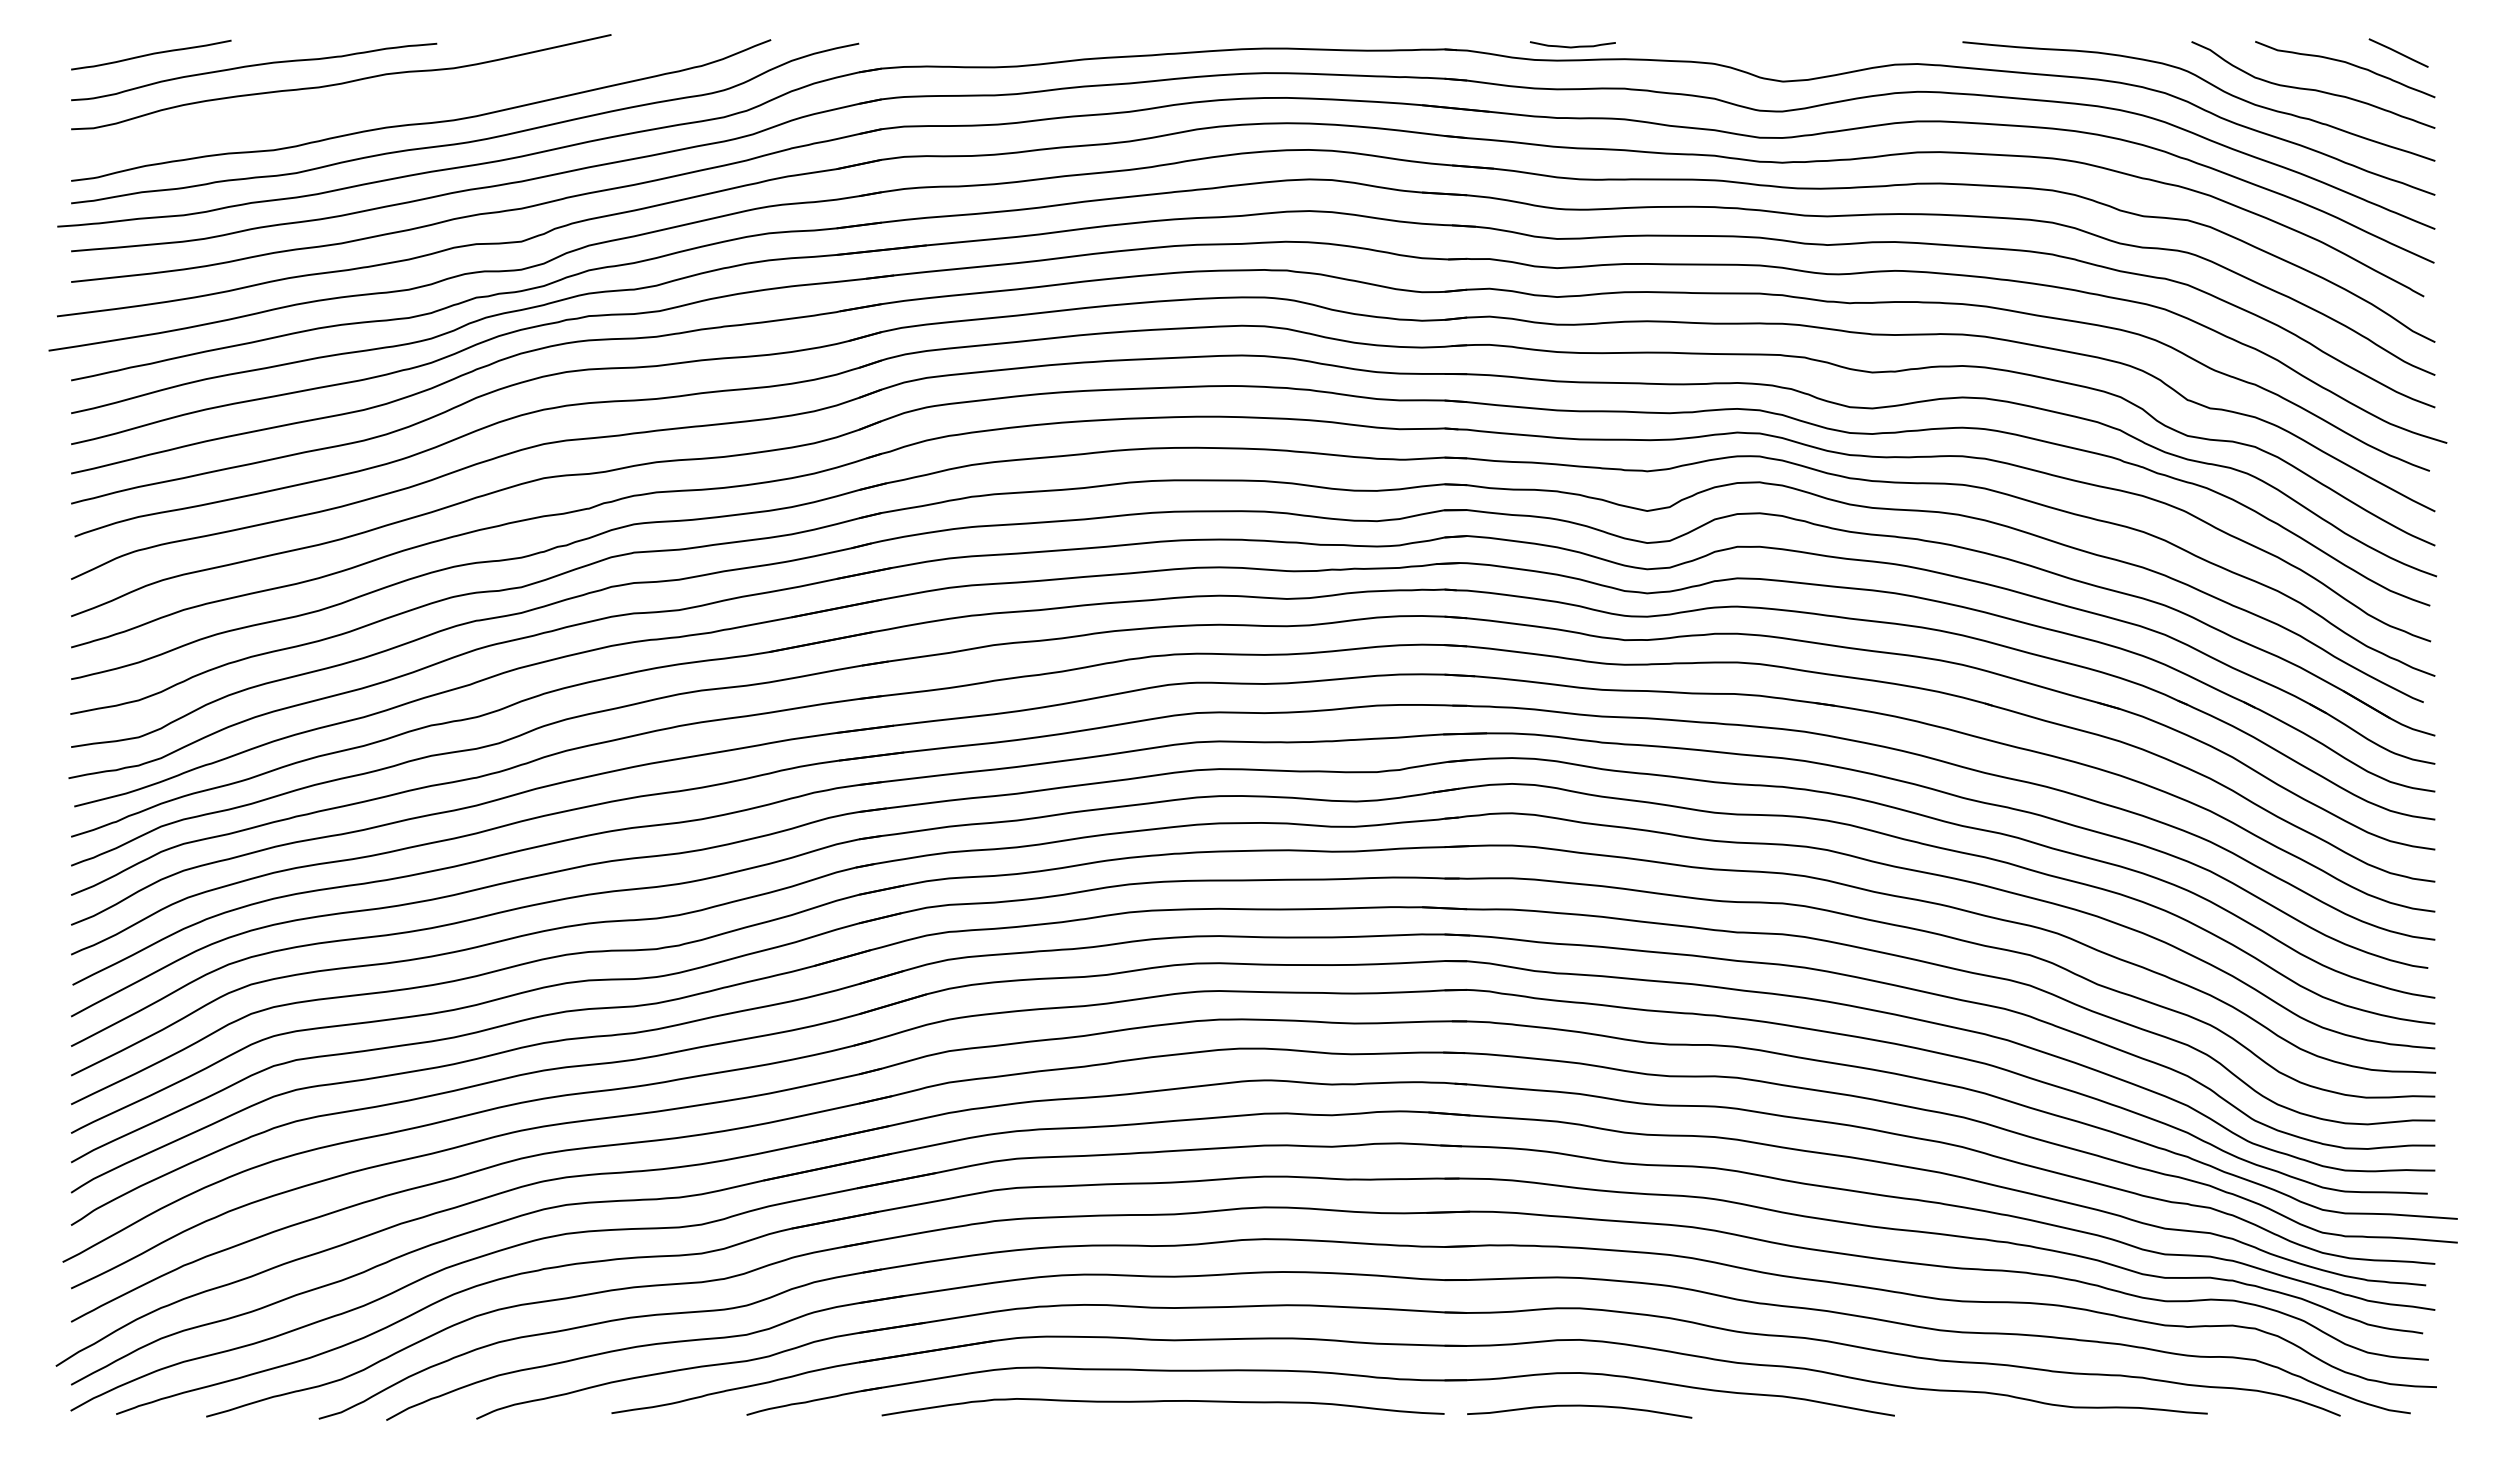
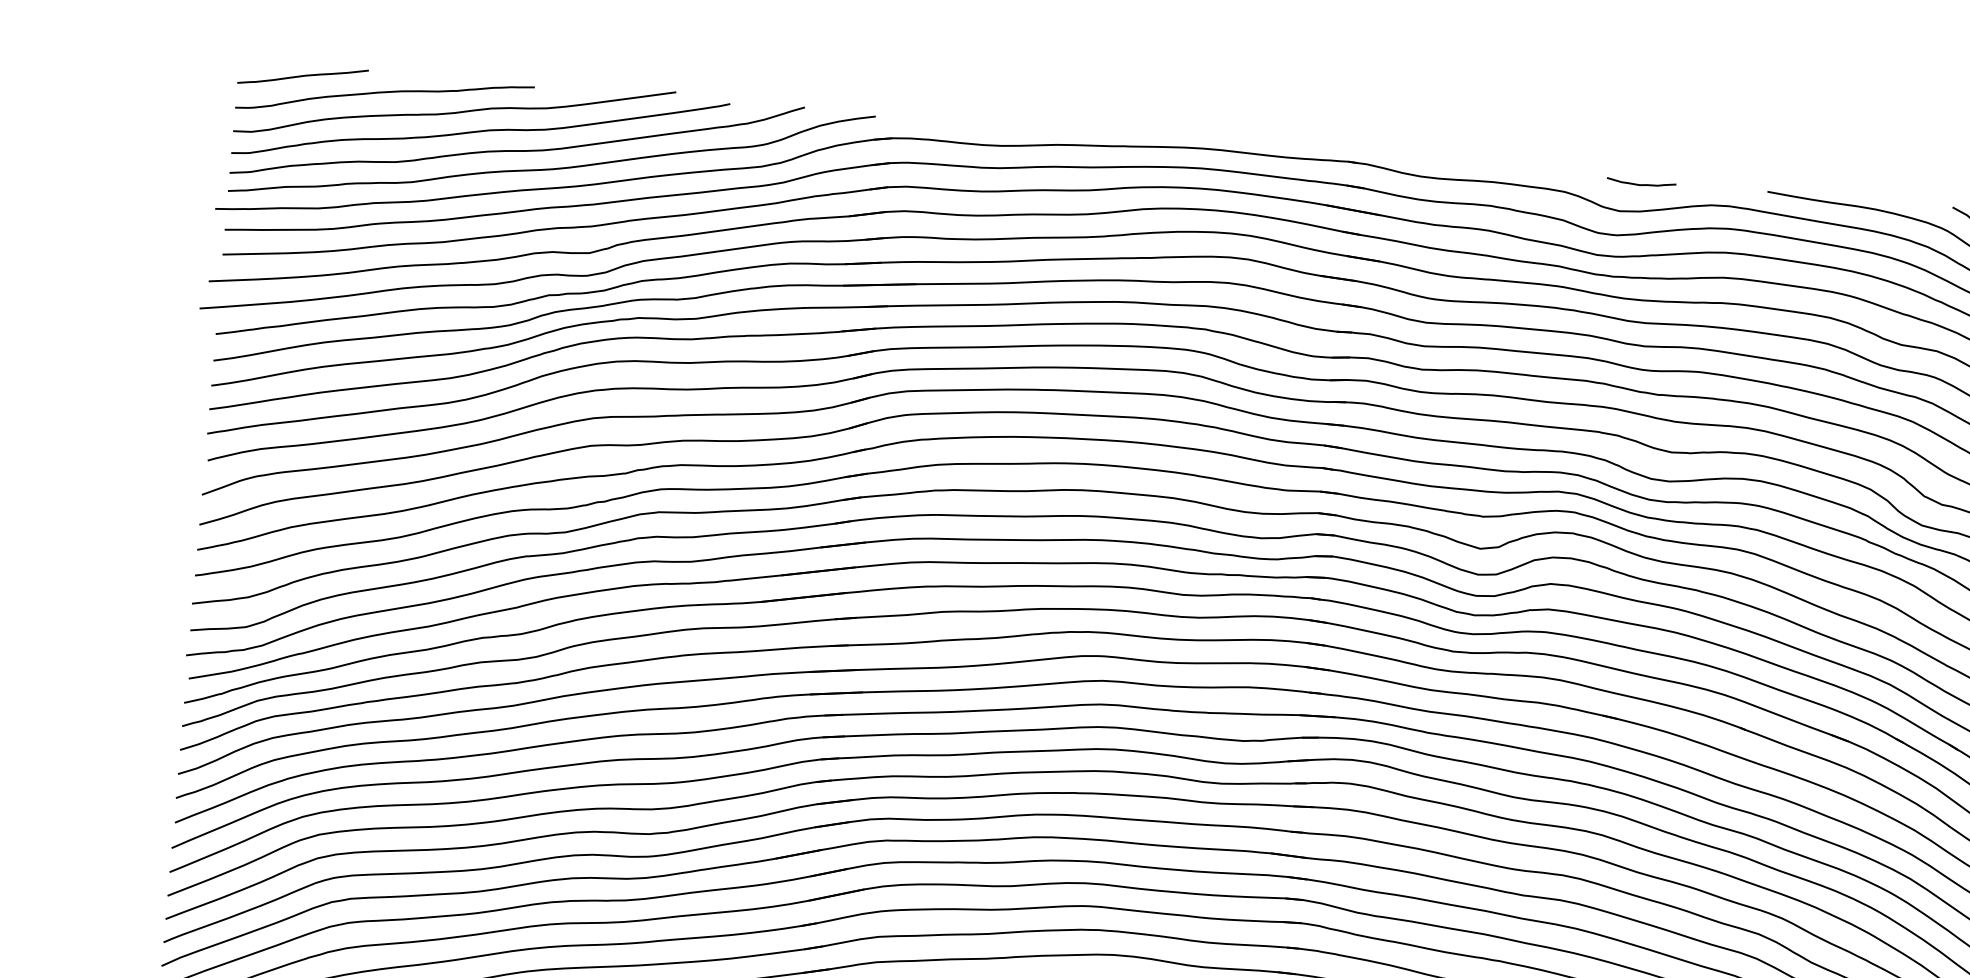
curve: (1572, 46) -> (1641, 184), moved
curve: (375, 102) -> (480, 130), added

